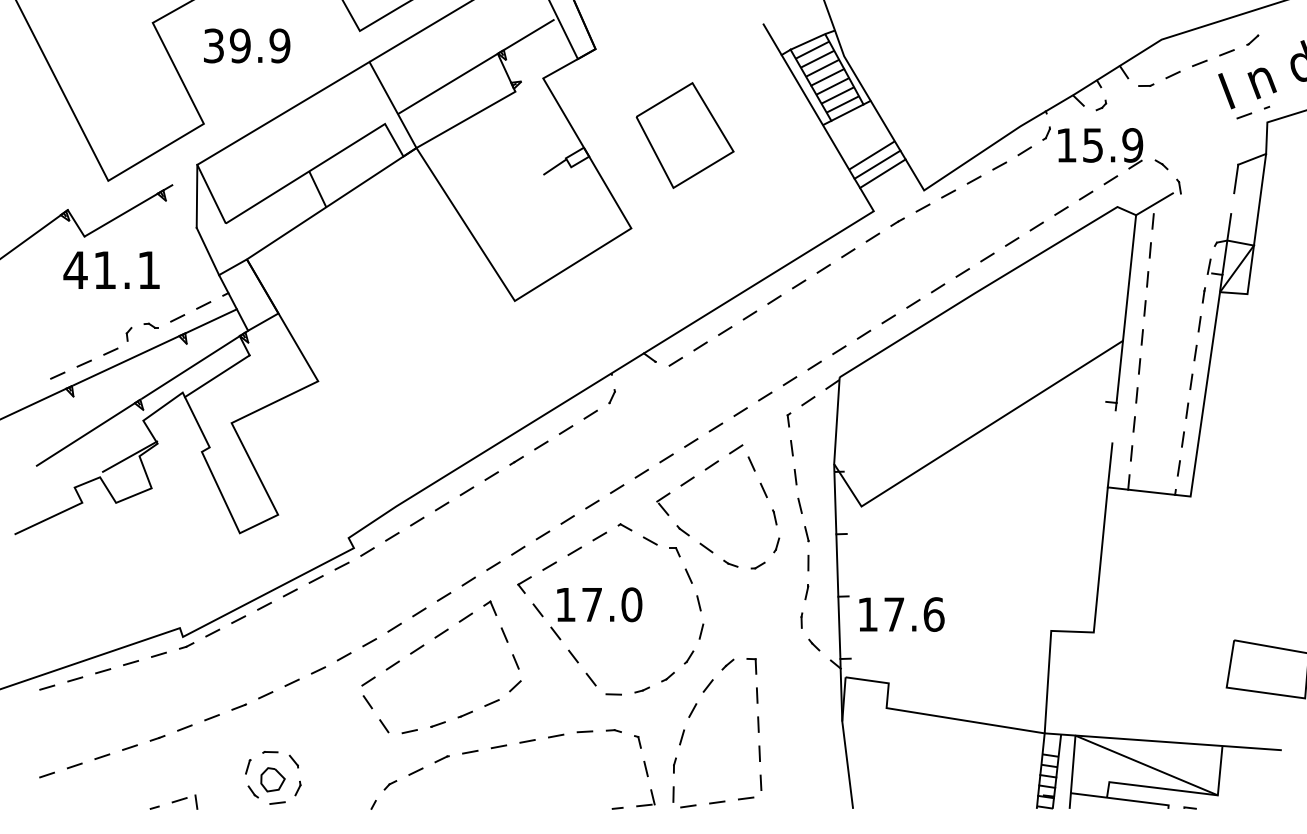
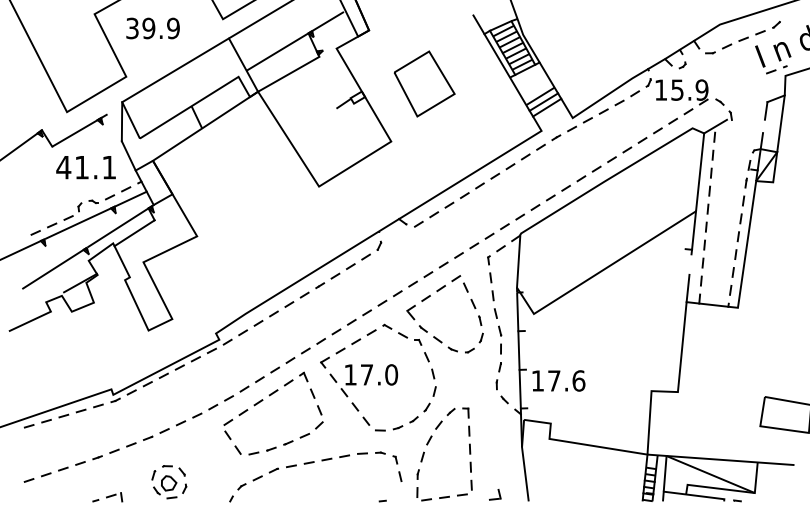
text: (110, 270) -> (85, 167), moved
part: (646, 797) -> (495, 494), moved

